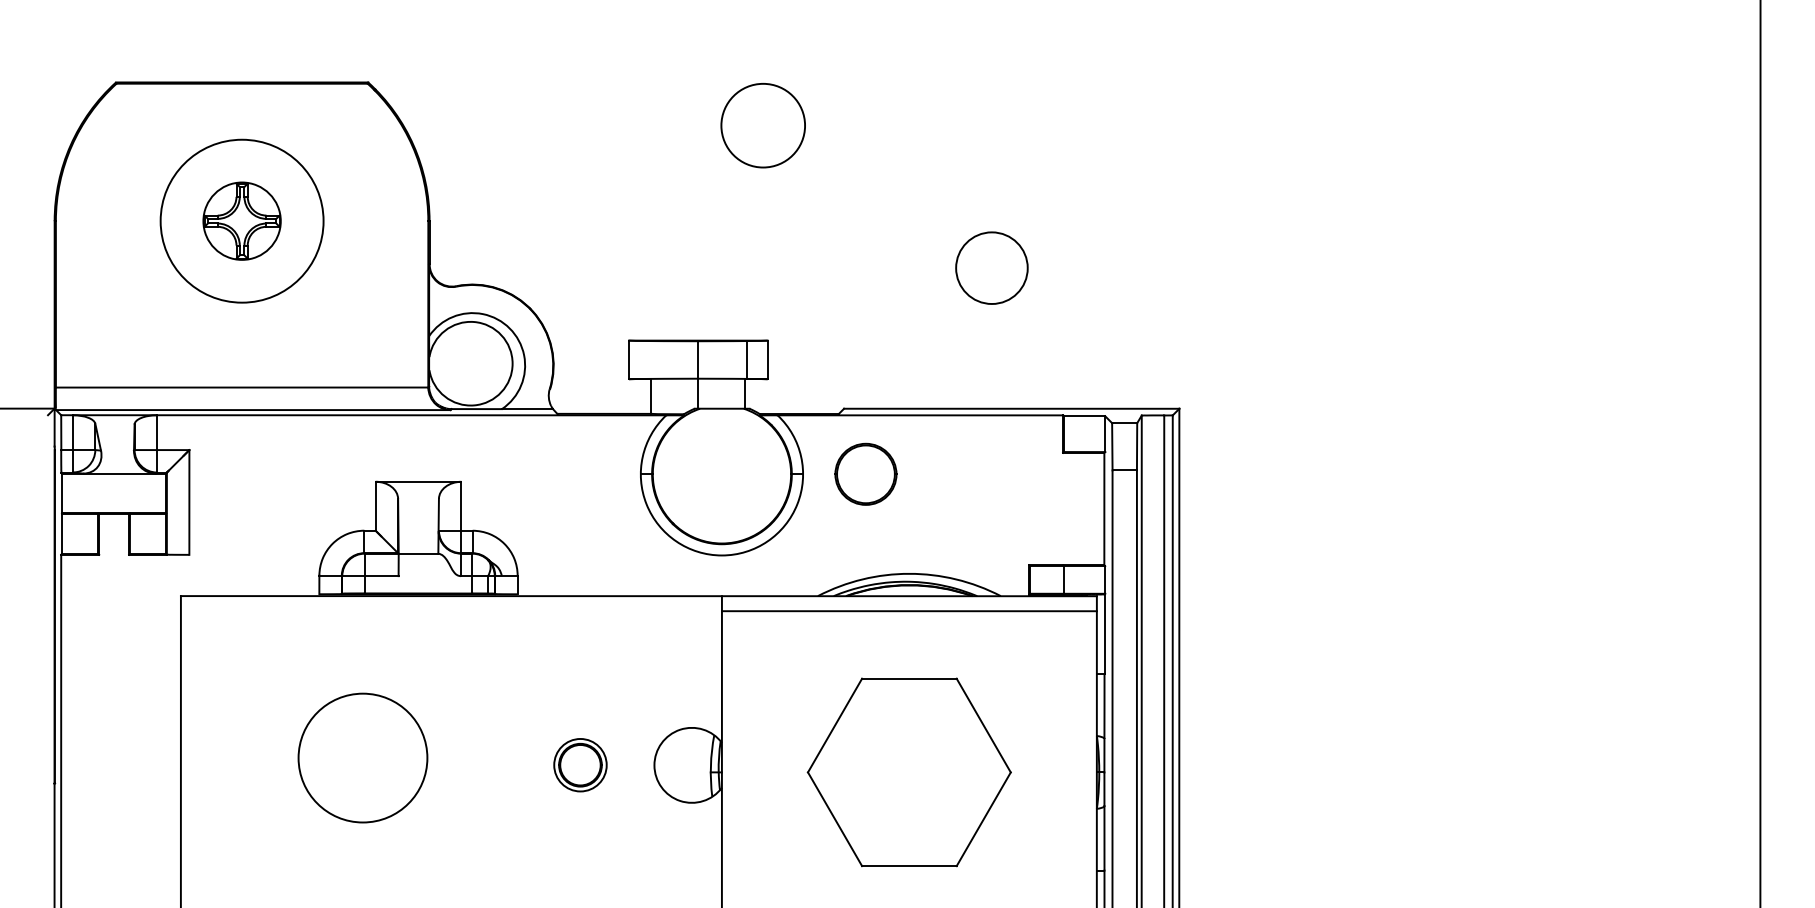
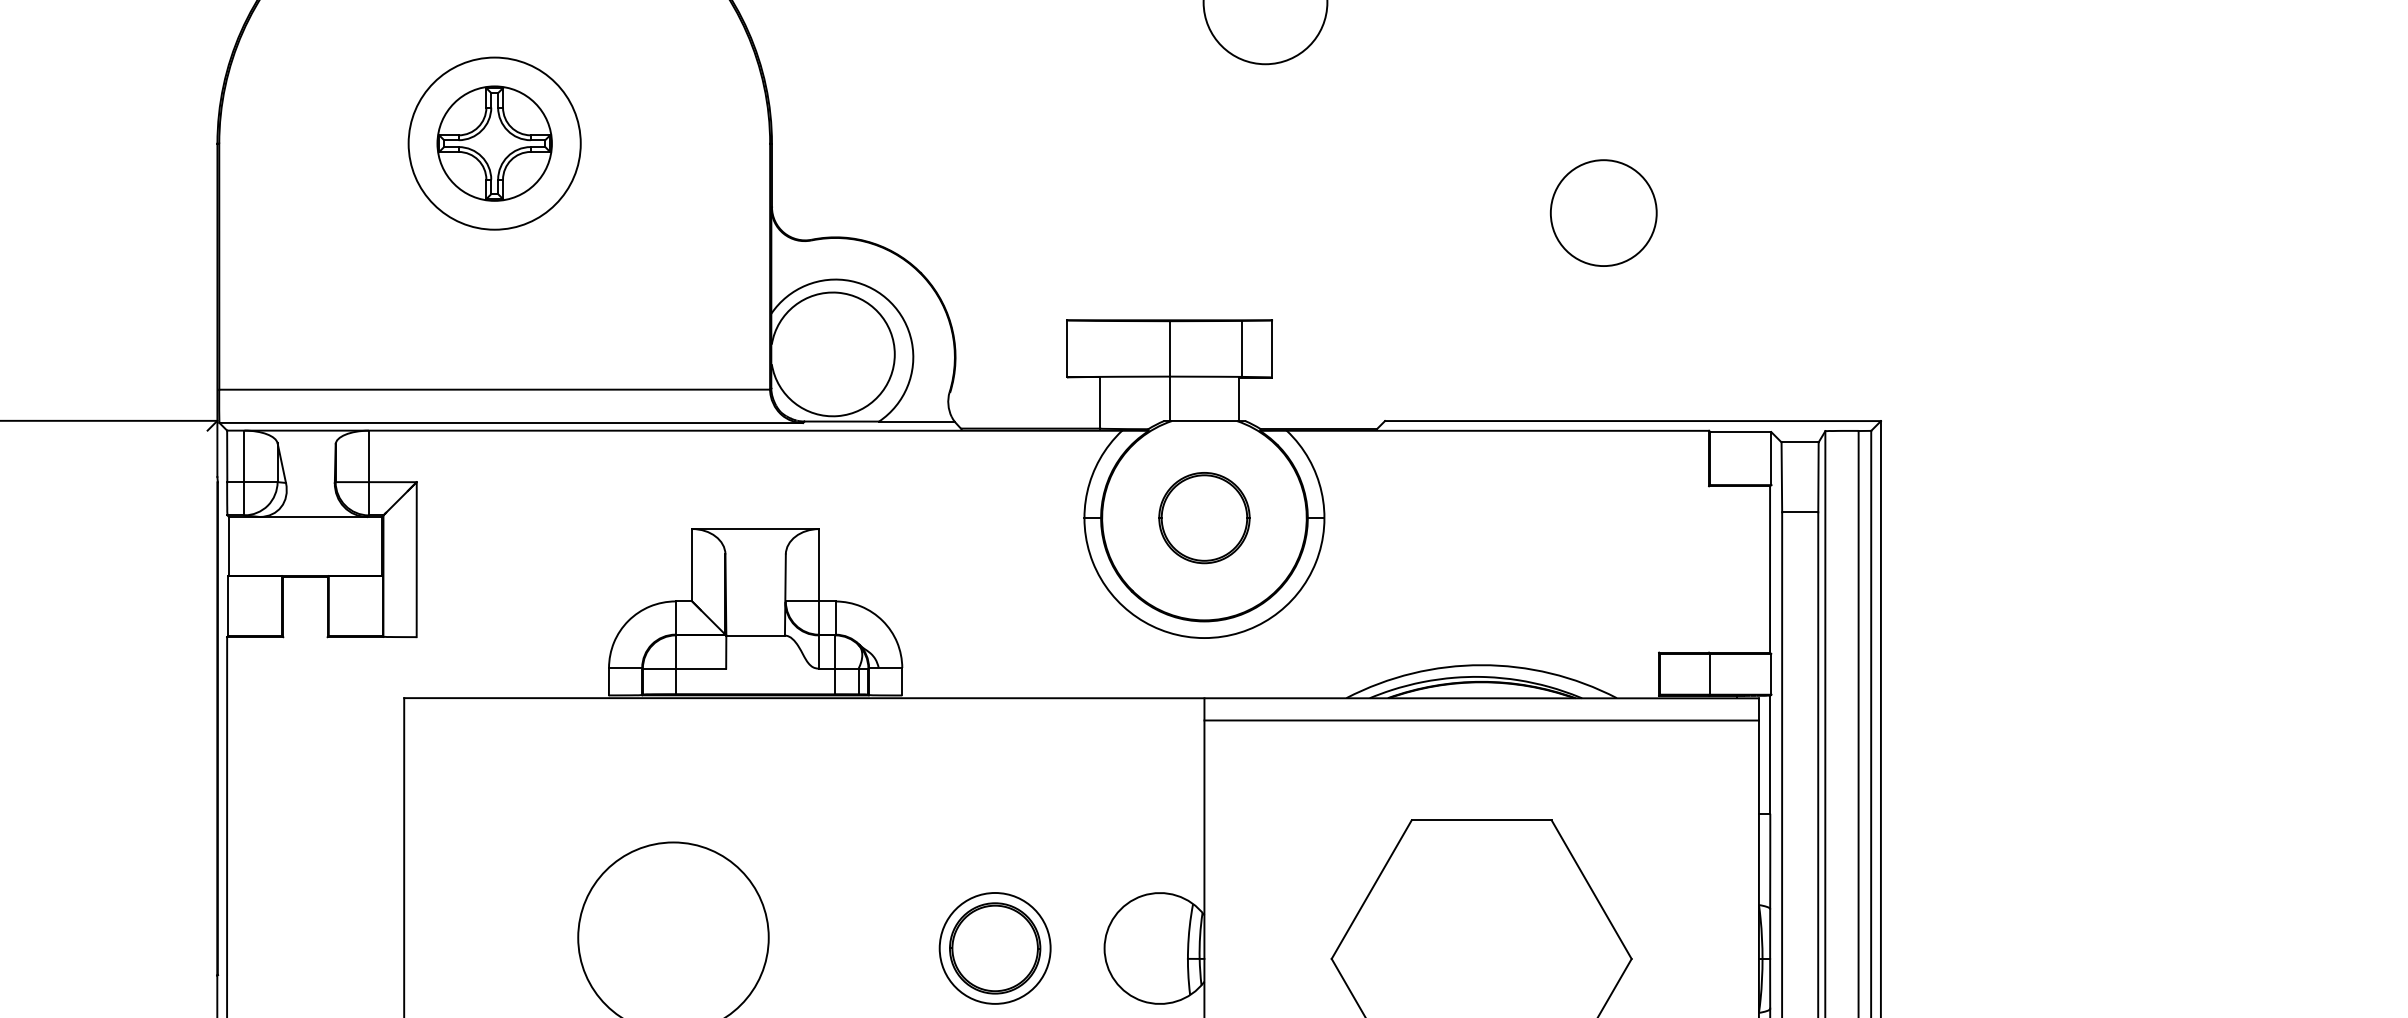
circle: (241, 221) -> (493, 144), size x0.71
part: (865, 473) -> (1203, 516), moved
part: (580, 764) -> (995, 947), size x1.43

